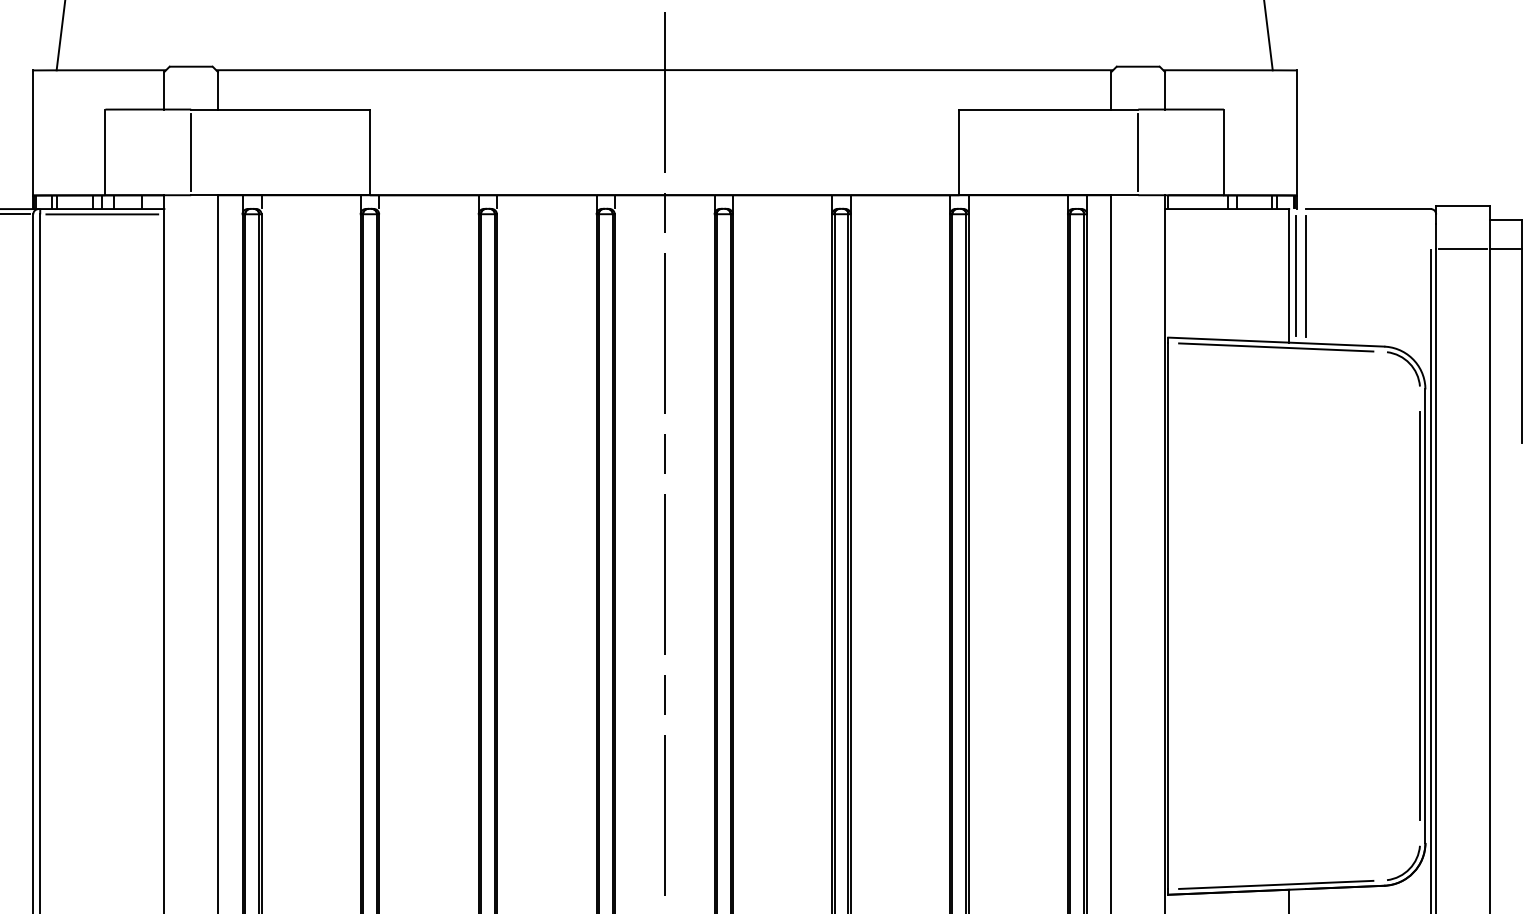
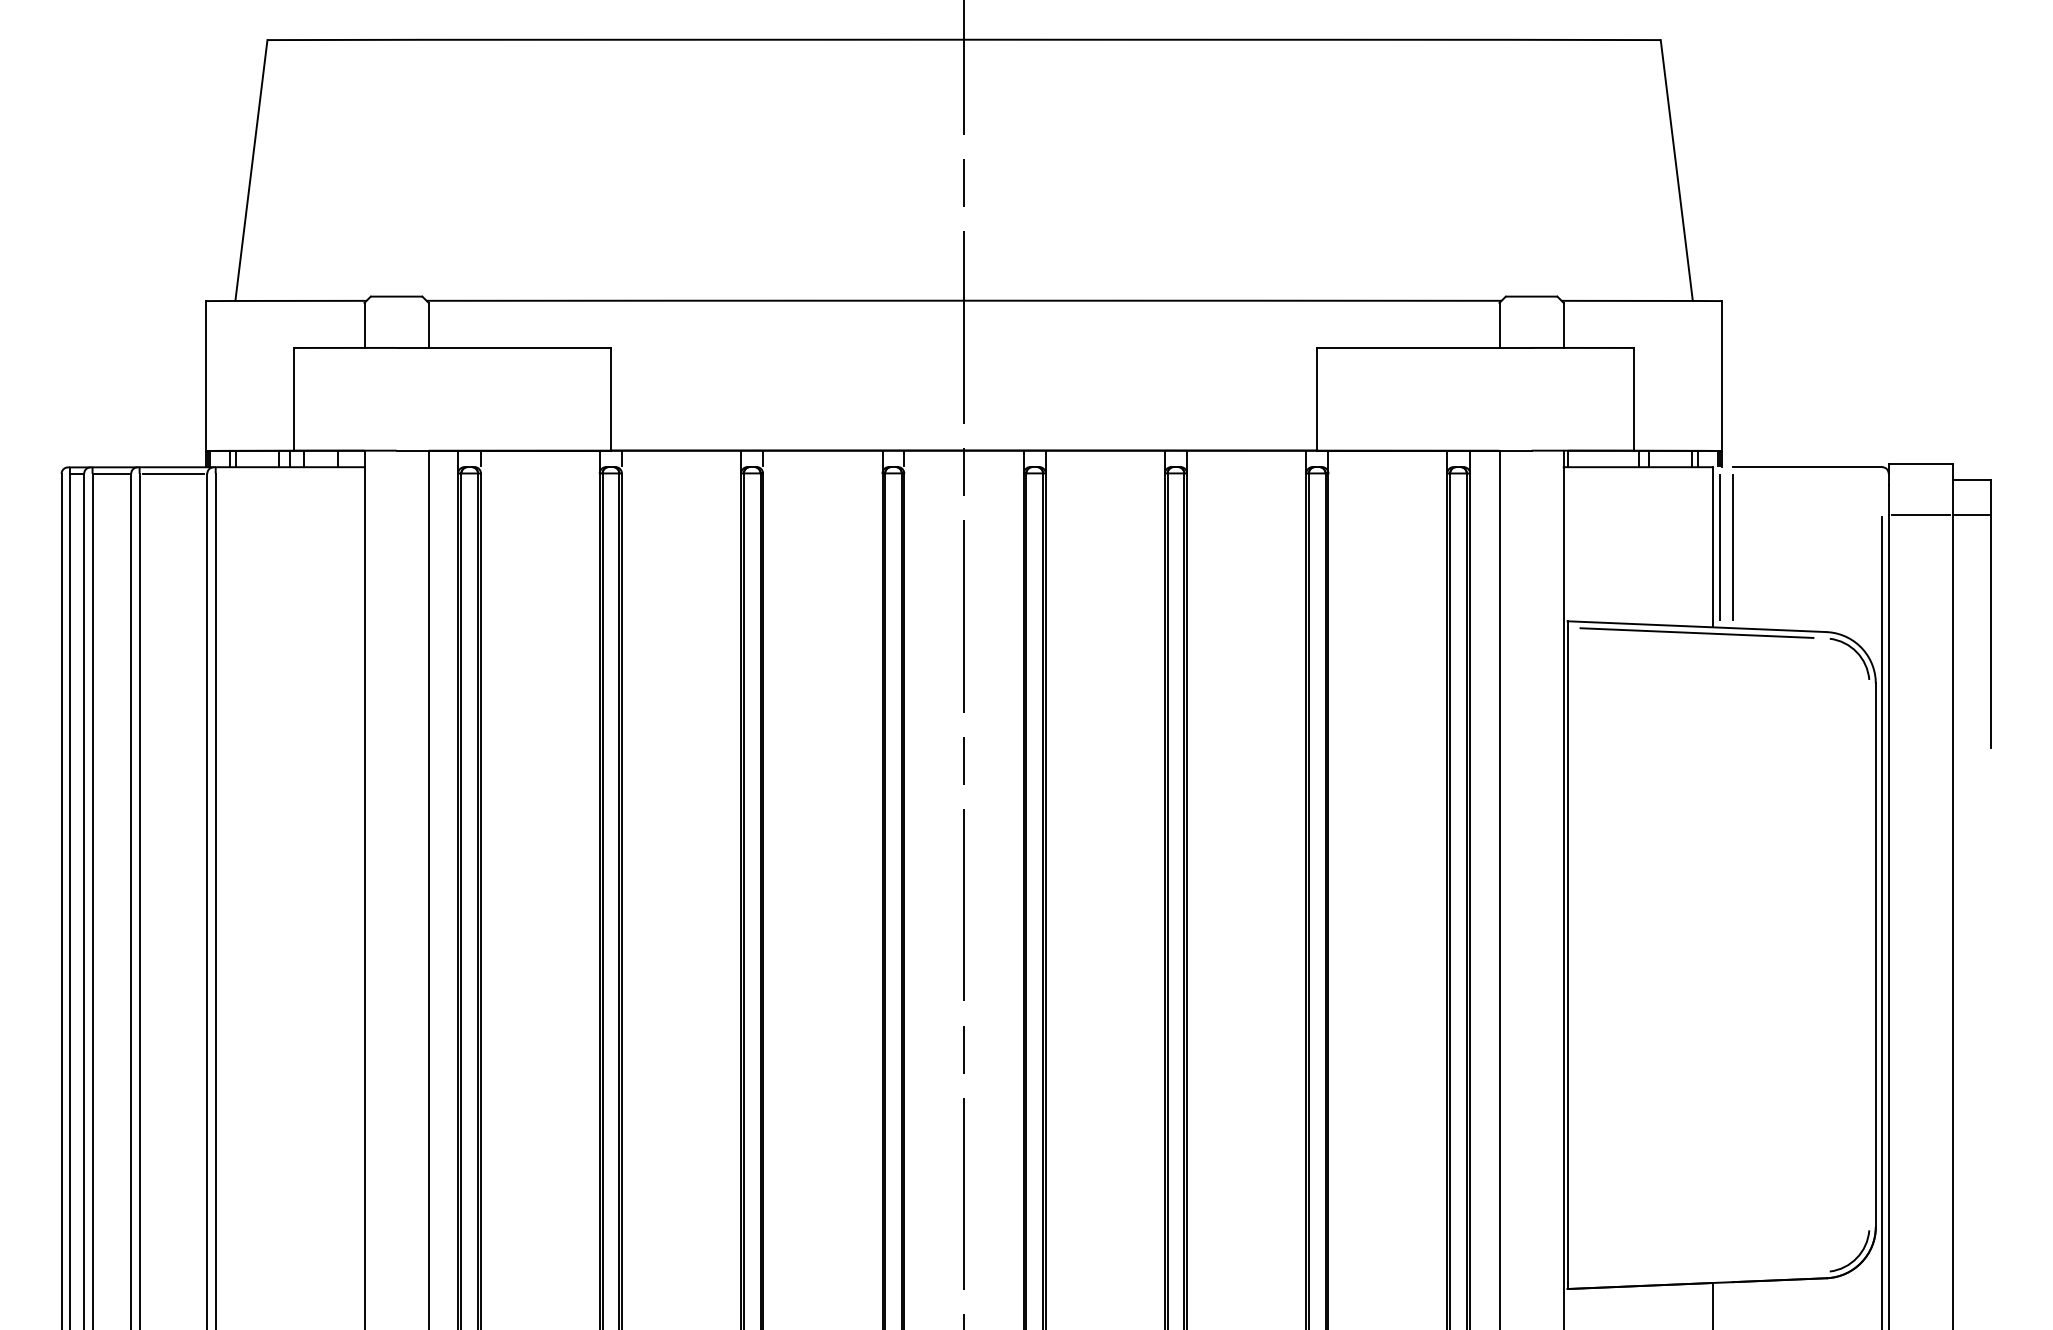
line: (191, 152) -> (396, 399), removed
line: (1138, 152) -> (1531, 399), removed
line: (102, 214) -> (290, 473), removed
line: (1420, 615) -> (1869, 954), removed
line: (1275, 885) -> (1696, 1277), removed

